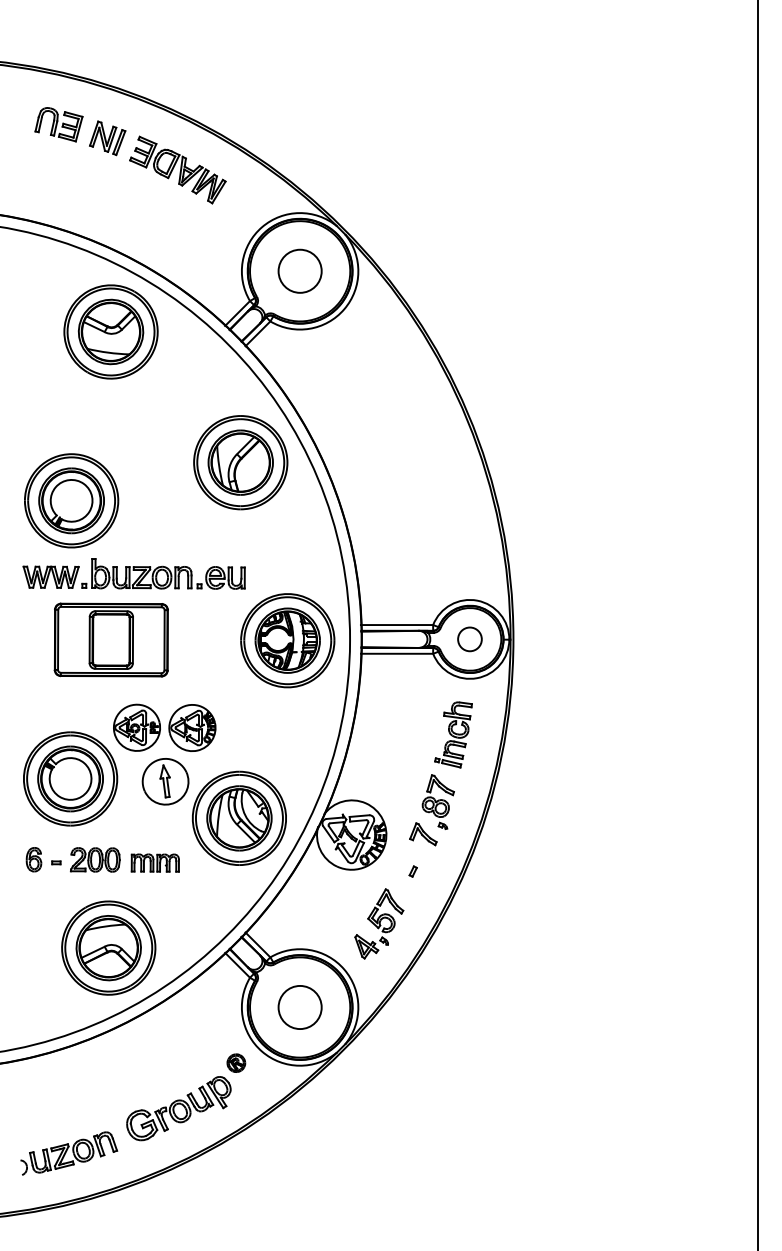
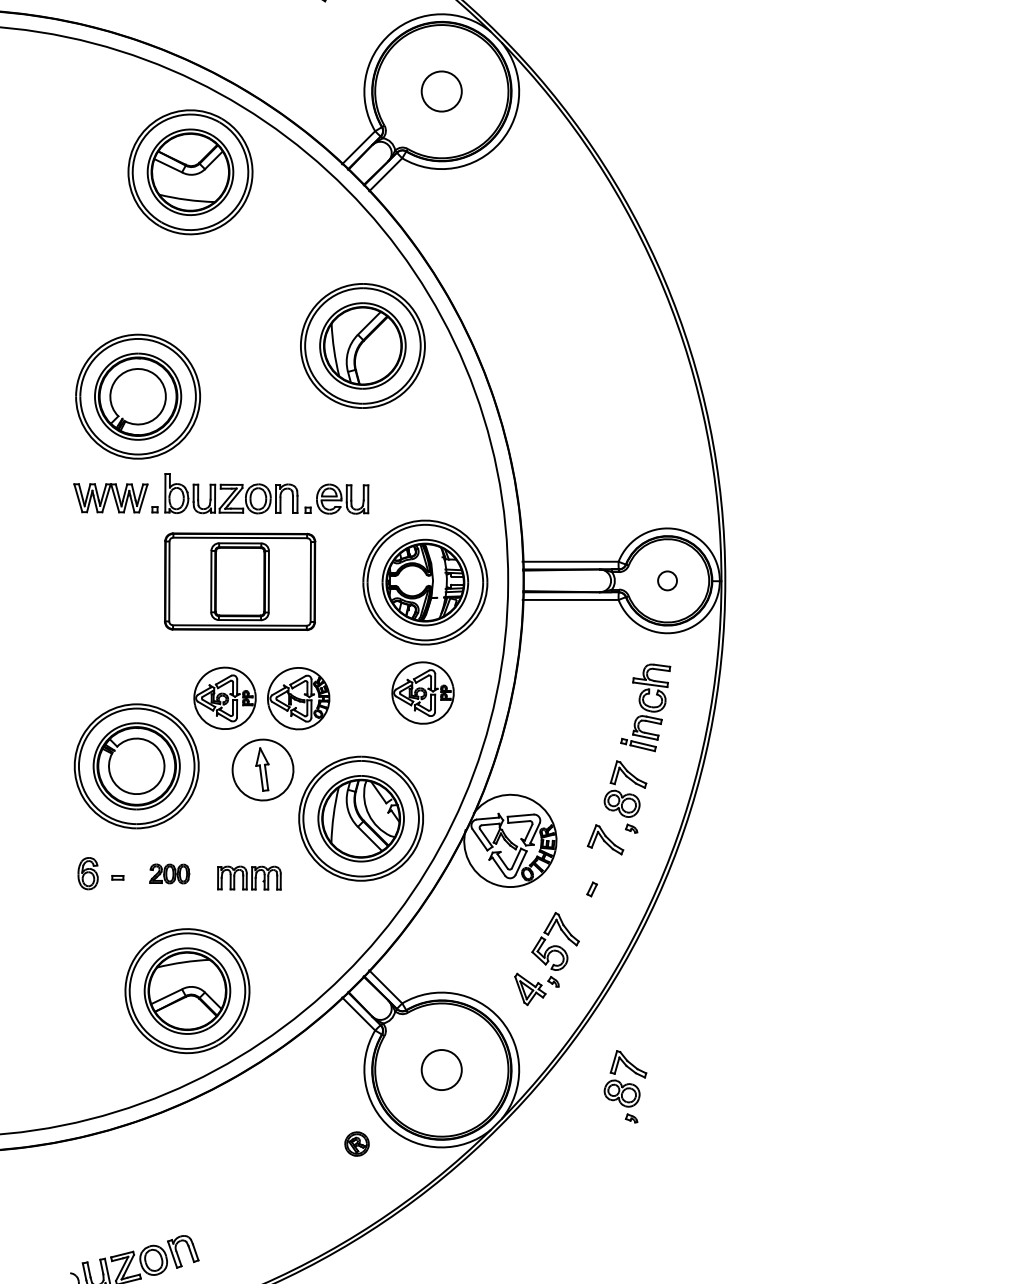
circle: (299, 270) -> (440, 90), size x0.7
part: (110, 639) -> (238, 580), moved
circle: (469, 639) -> (666, 580), size x0.6
part: (285, 723) -> (422, 692), added
part: (95, 859) -> (169, 873), size x0.6
circle: (299, 1007) -> (440, 1070), size x0.7
part: (437, 1019) -> (624, 1086), added
part: (178, 1108) -> (280, 1204), removed

